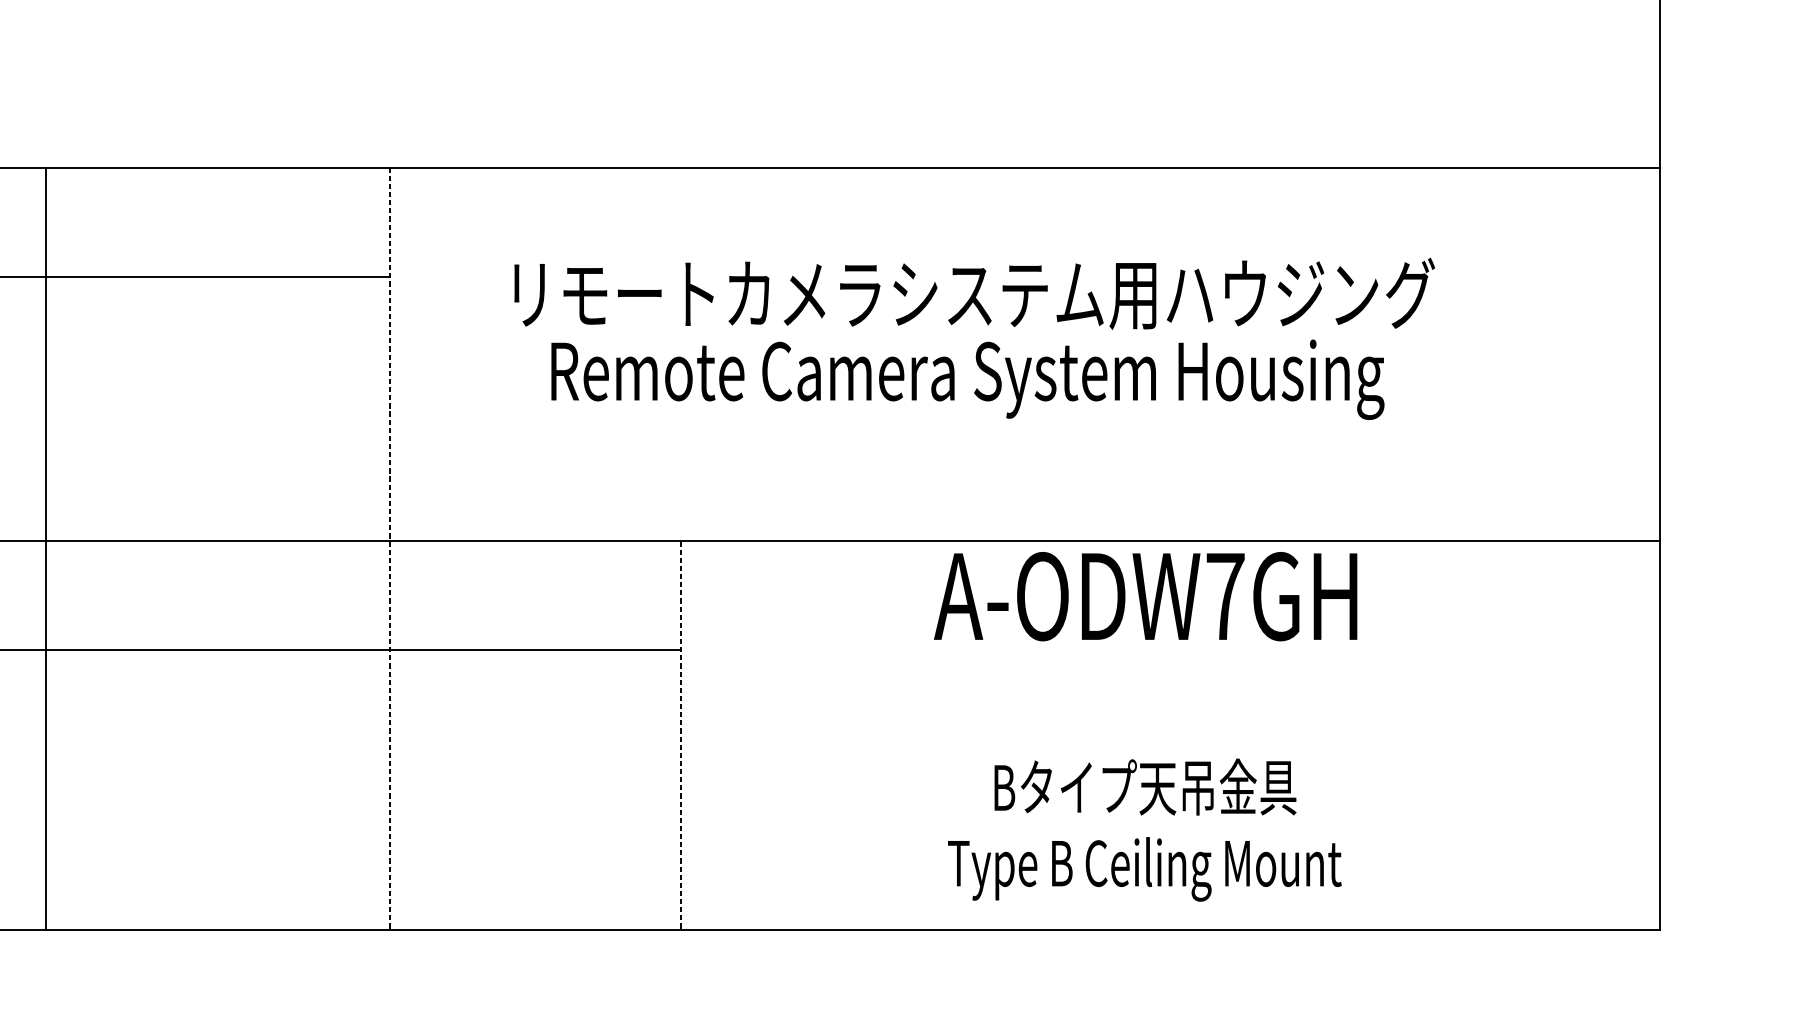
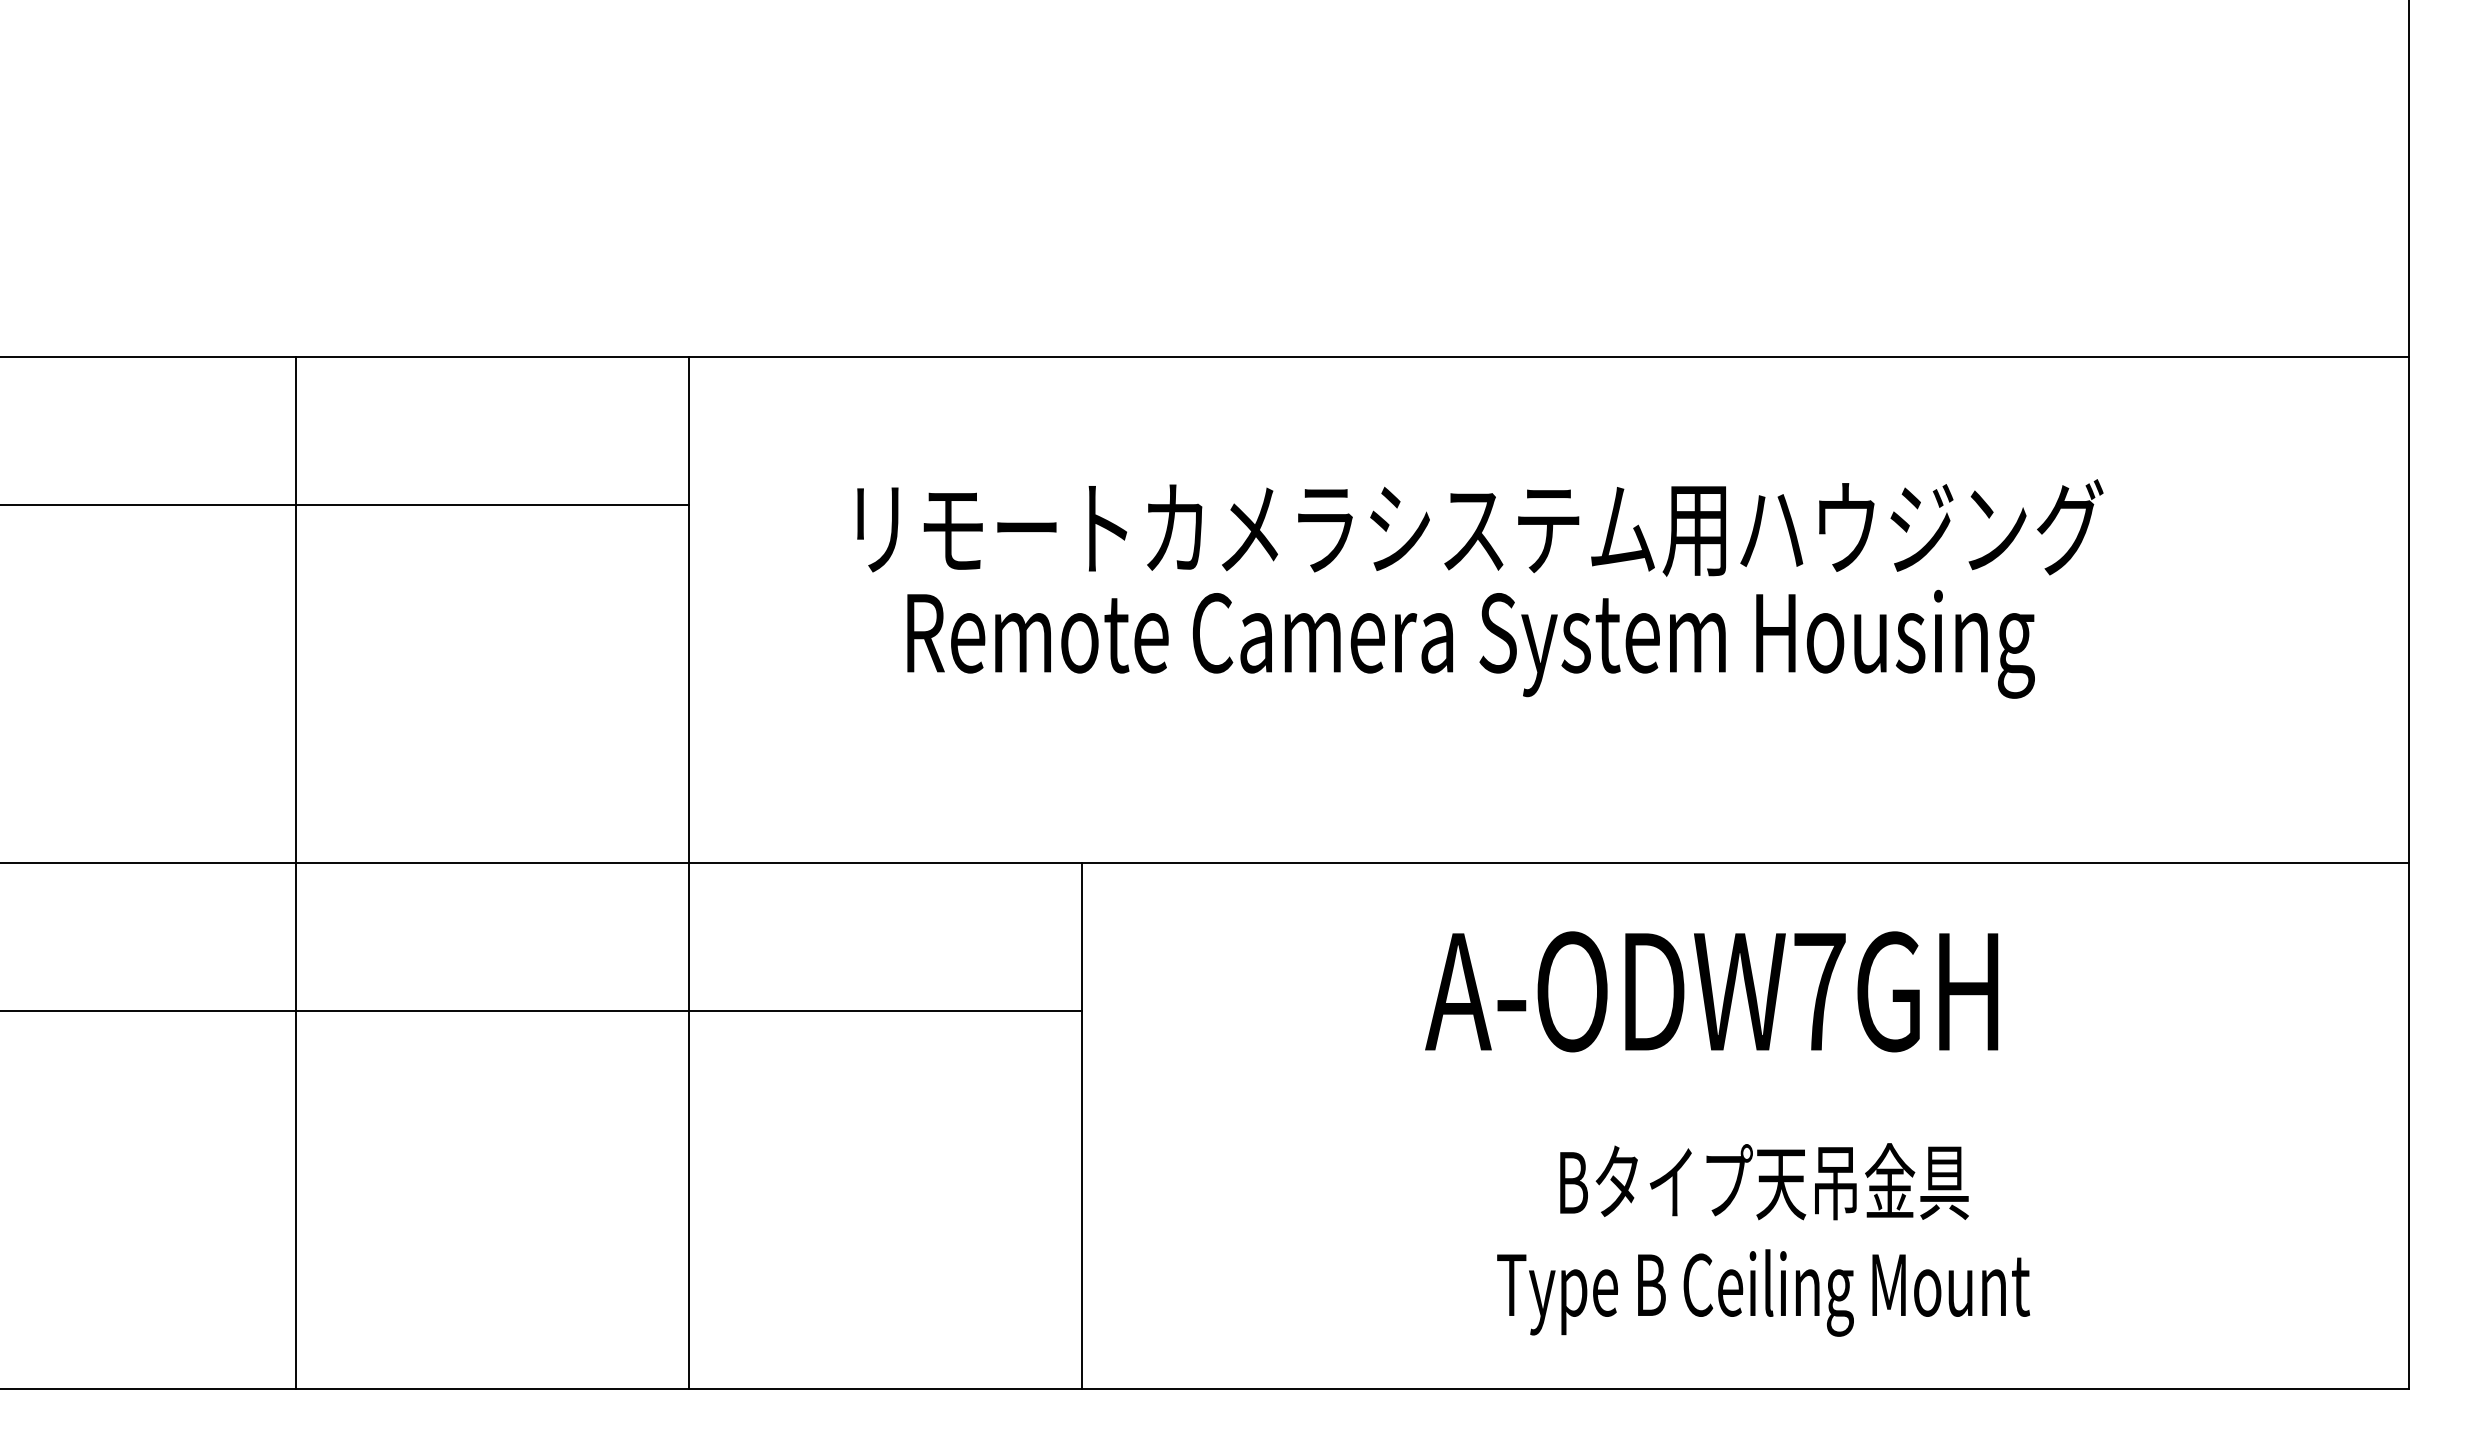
line: (46, 548) -> (296, 872), moved
line: (390, 549) -> (689, 873), dashed -> solid
text: (1145, 596) -> (1711, 991), moved
line: (680, 736) -> (1082, 1126), dashed -> solid
text: (1144, 829) -> (1763, 1239), moved

